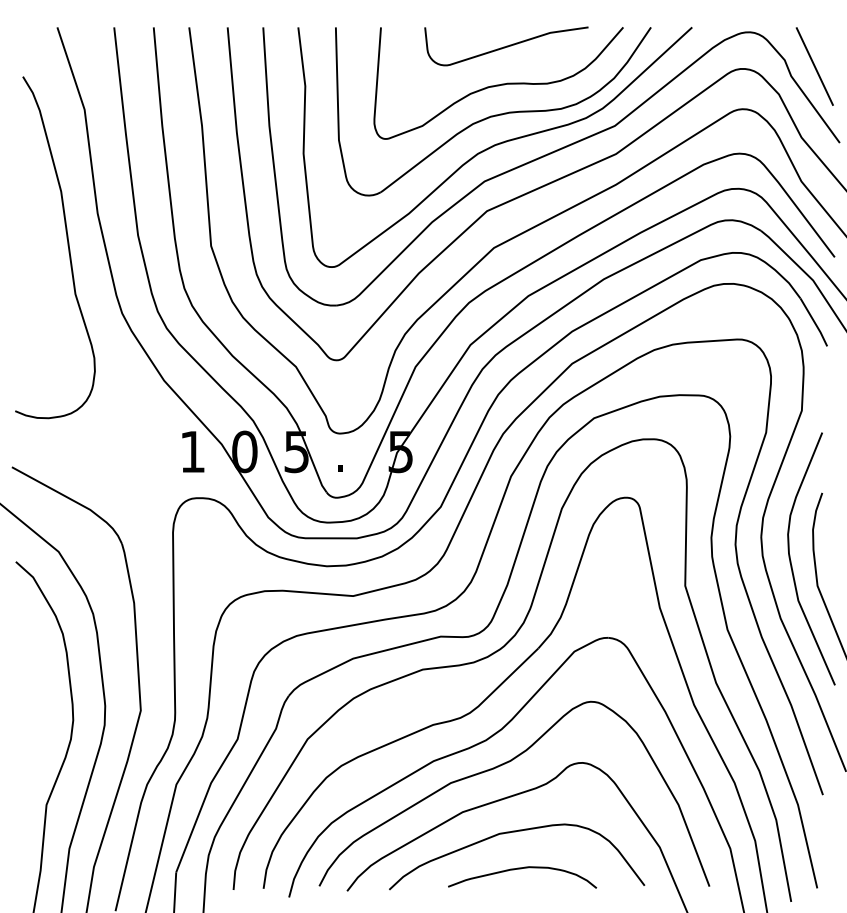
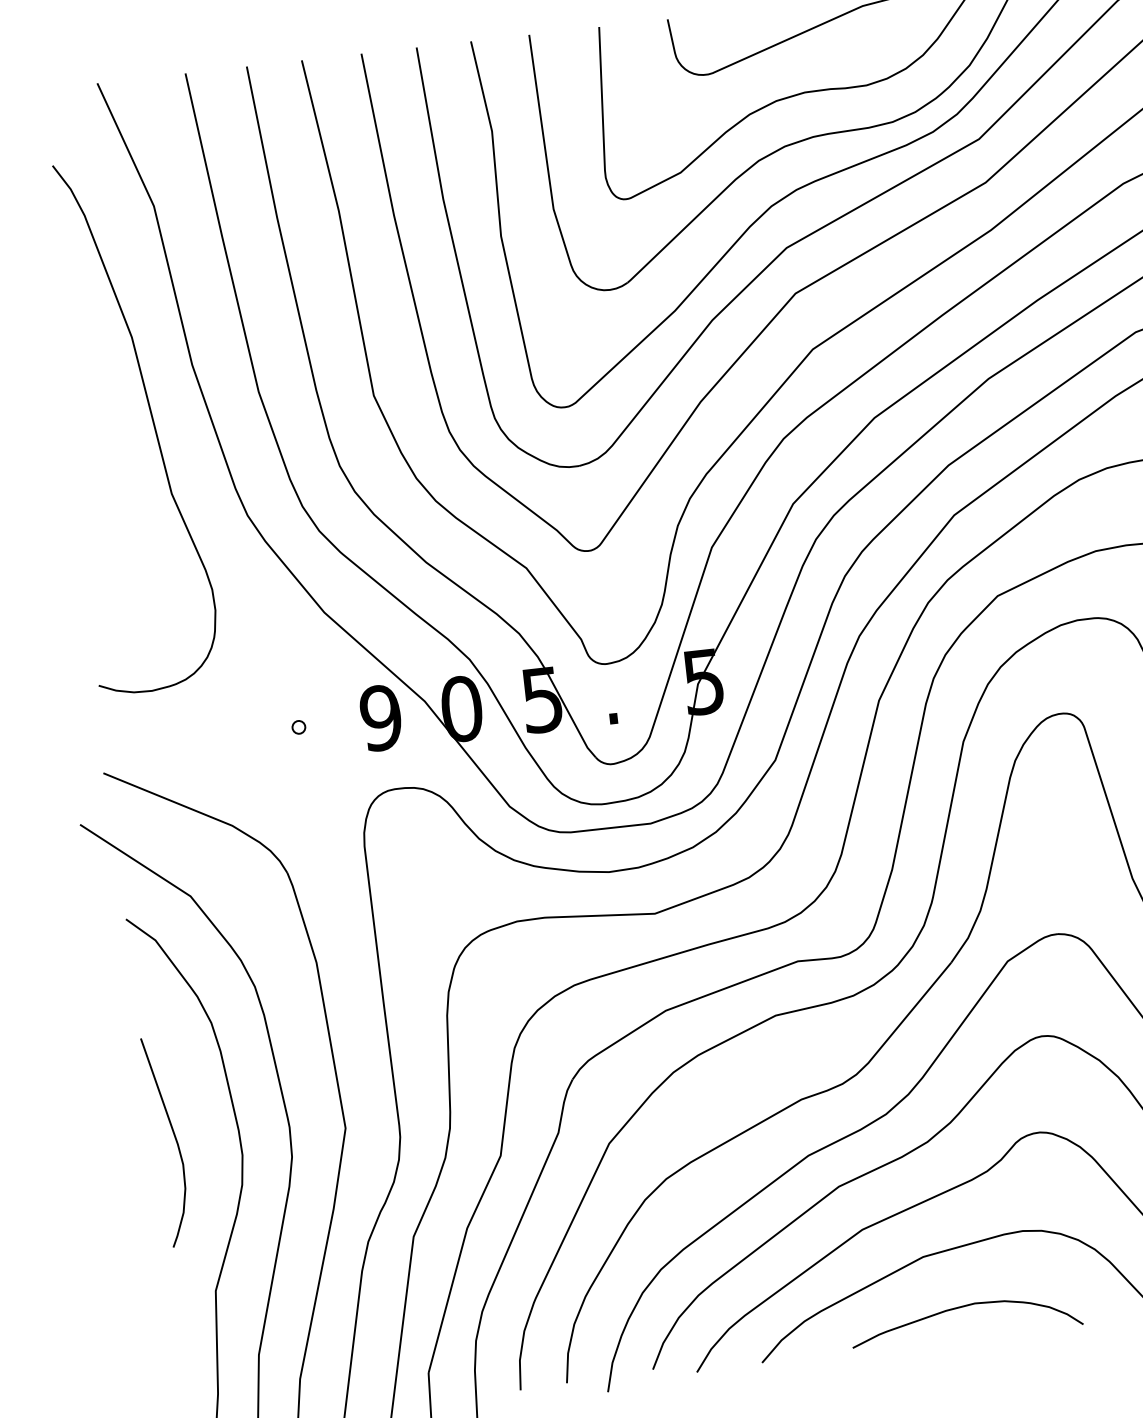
circle: (139, 451) -> (298, 726), added
text: (192, 451) -> (380, 717), 1 -> 9
curve: (30, 704) -> (173, 1137), added

